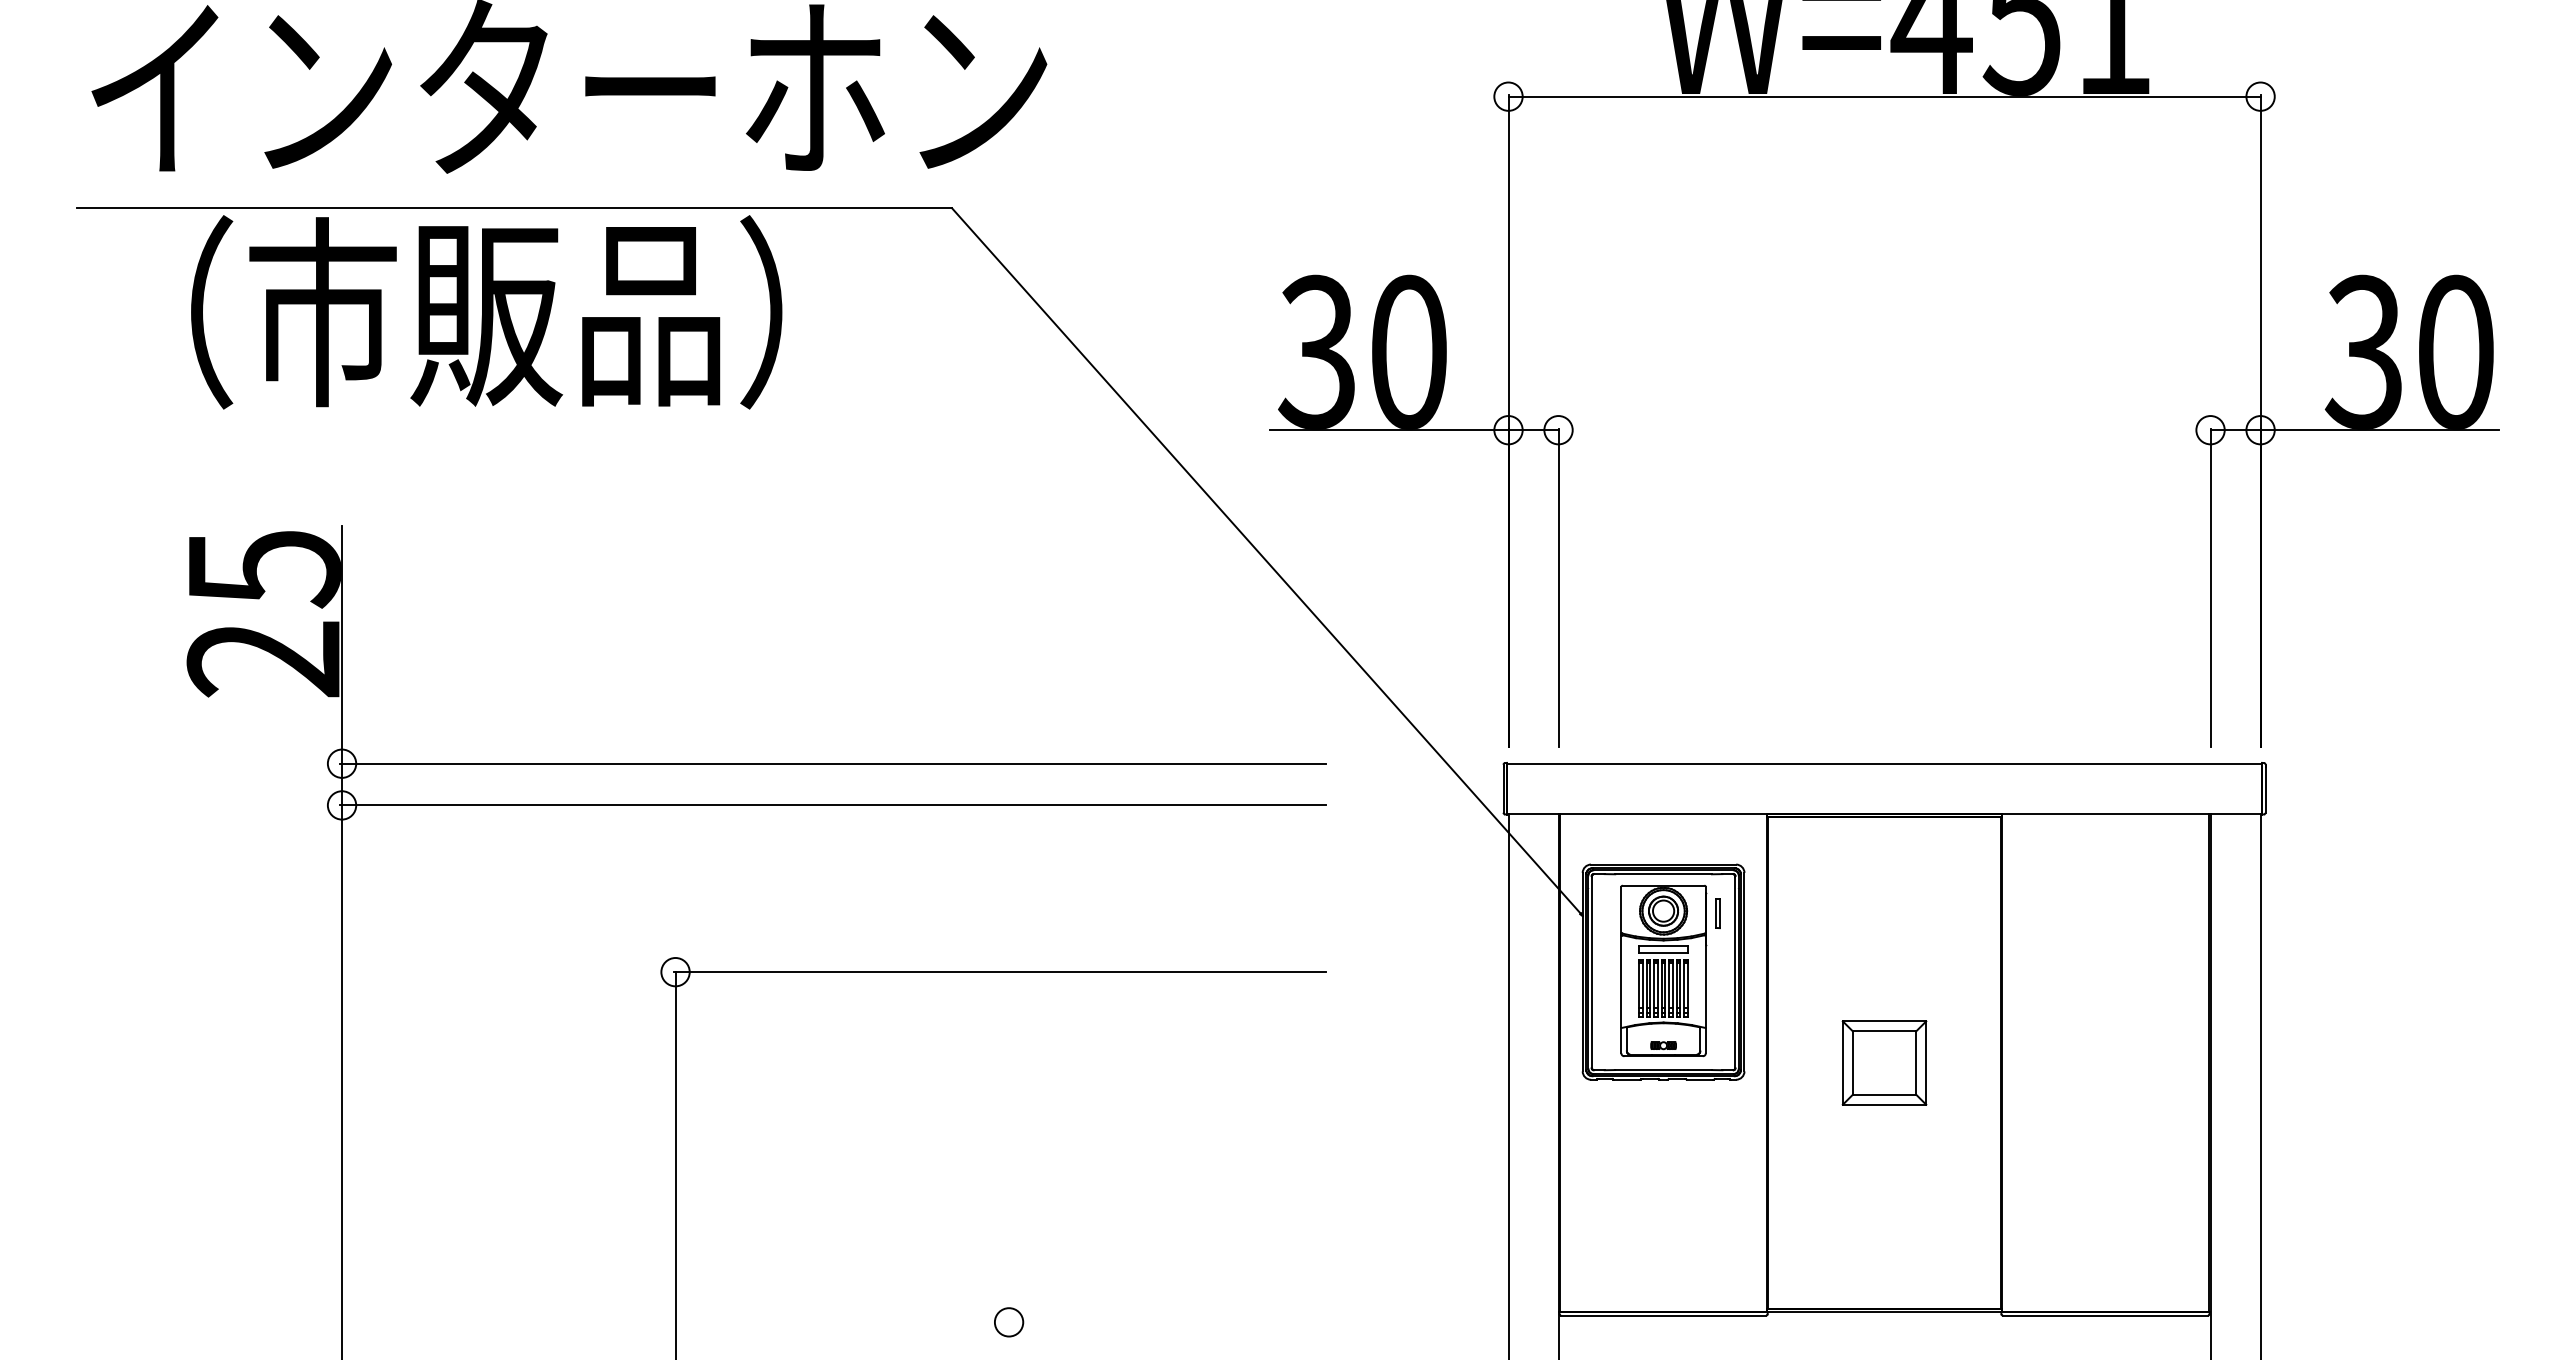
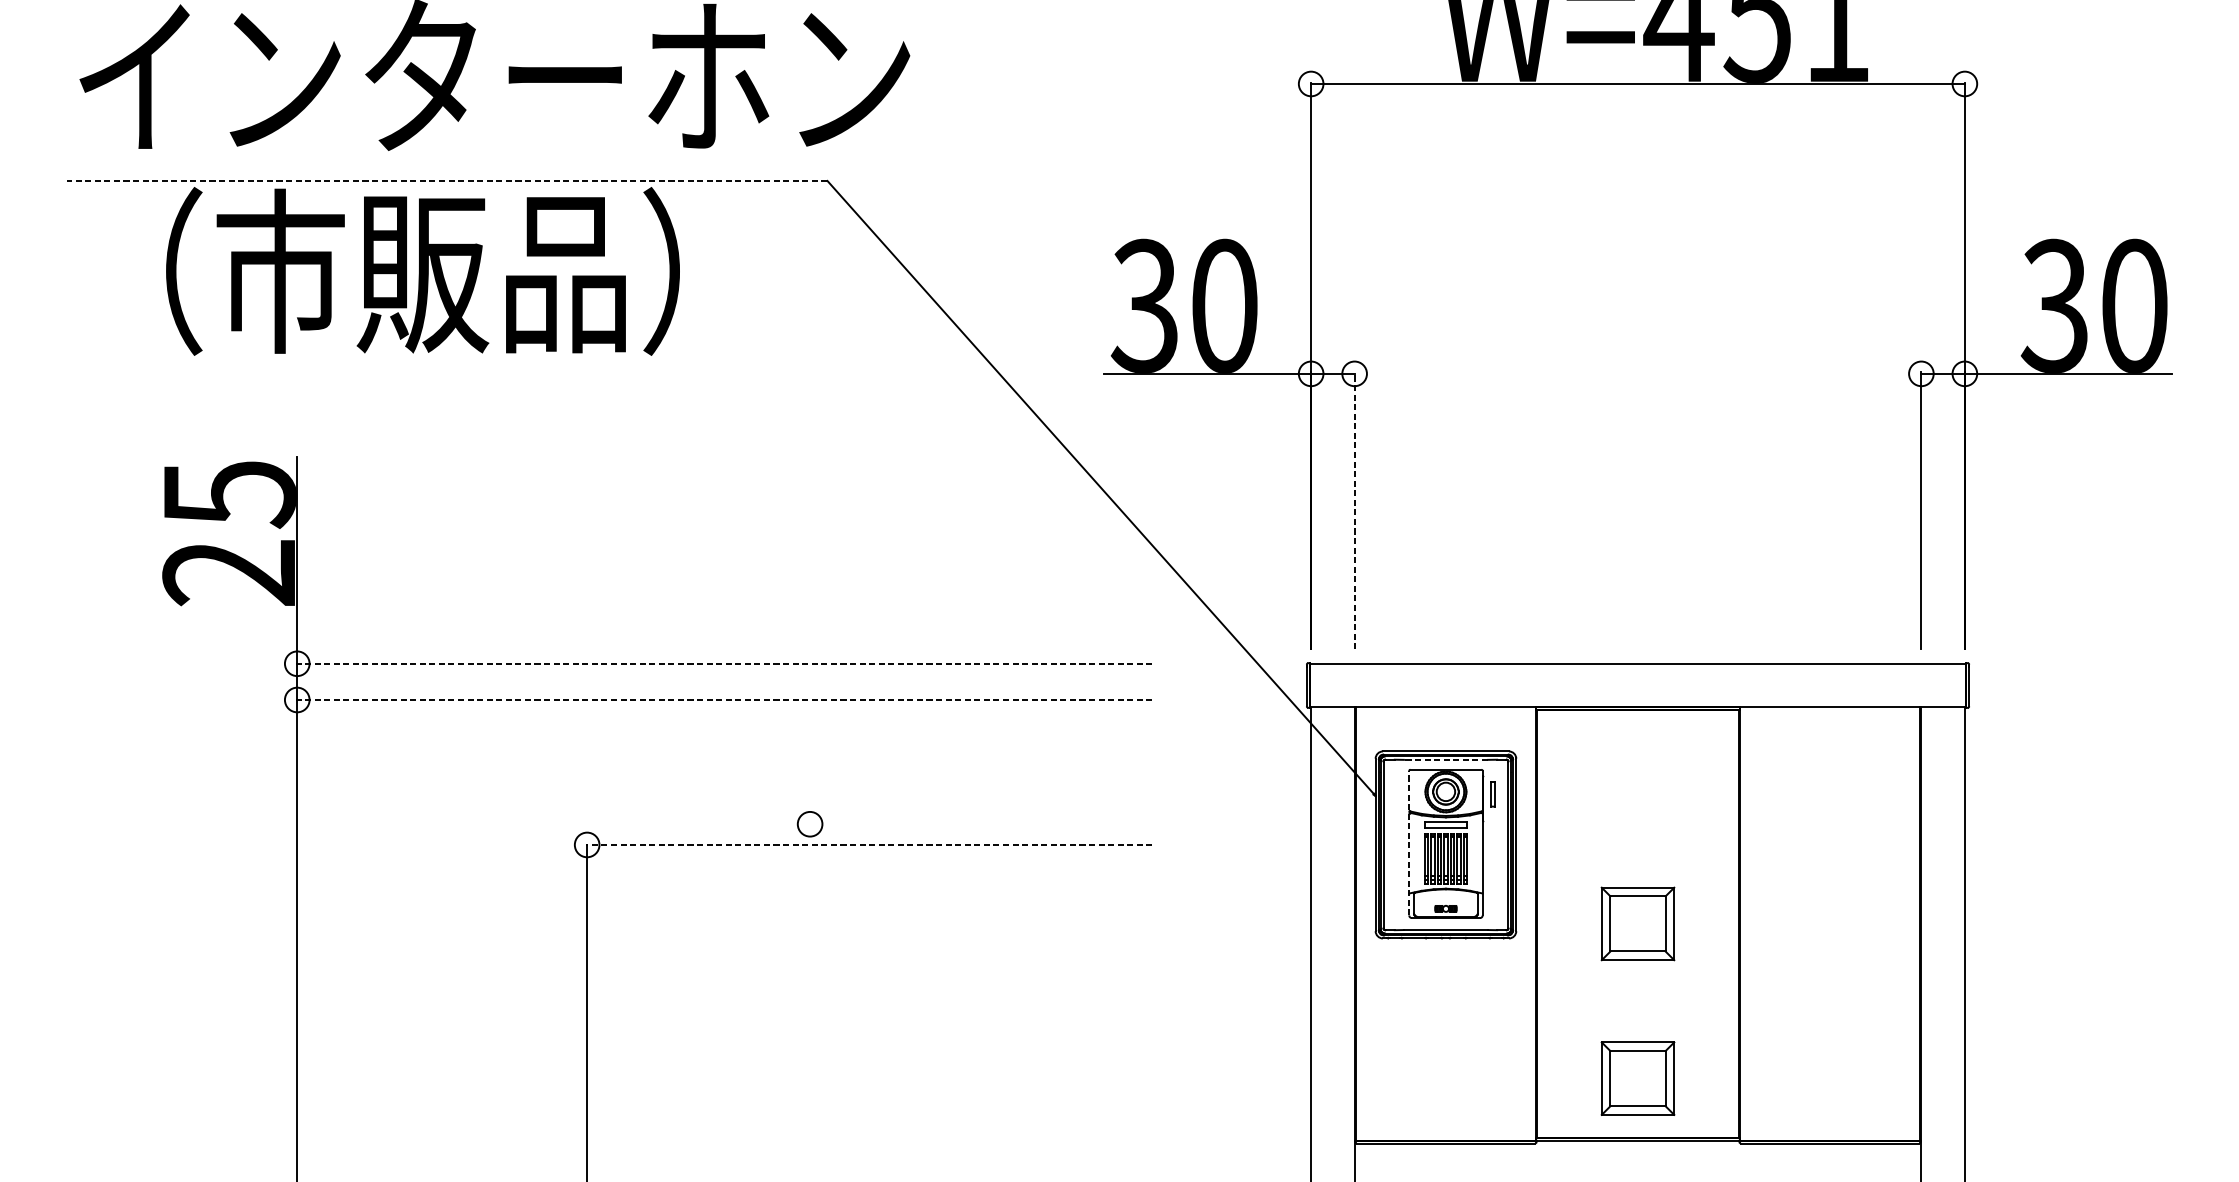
line: (514, 208) -> (447, 181), solid -> dashed
line: (1558, 587) -> (1354, 510), solid -> dashed
line: (833, 763) -> (724, 663), solid -> dashed
line: (833, 805) -> (724, 700), solid -> dashed
line: (1663, 874) -> (1445, 760), solid -> dashed
line: (1621, 969) -> (1409, 842), solid -> dashed
line: (999, 972) -> (868, 845), solid -> dashed
part: (1884, 1240) -> (1637, 1078), added
circle: (1009, 1322) -> (810, 824), moved

